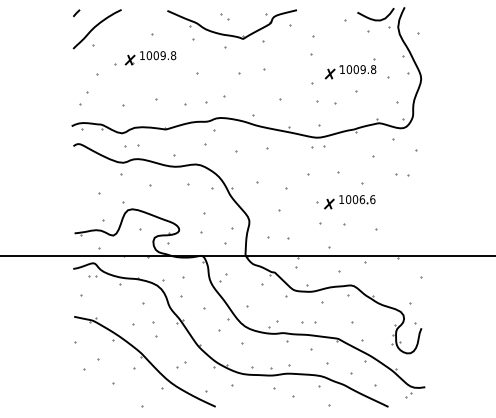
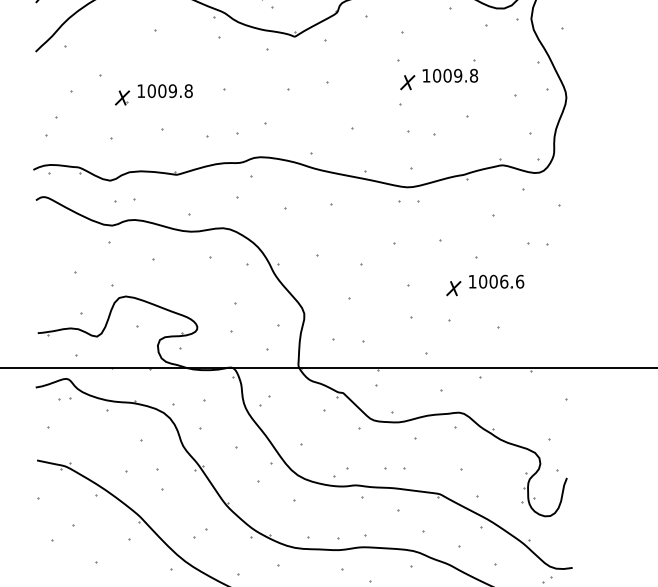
part: (150, 58) -> (153, 95), moved
part: (350, 68) -> (438, 74), moved
part: (349, 202) -> (484, 286), moved

